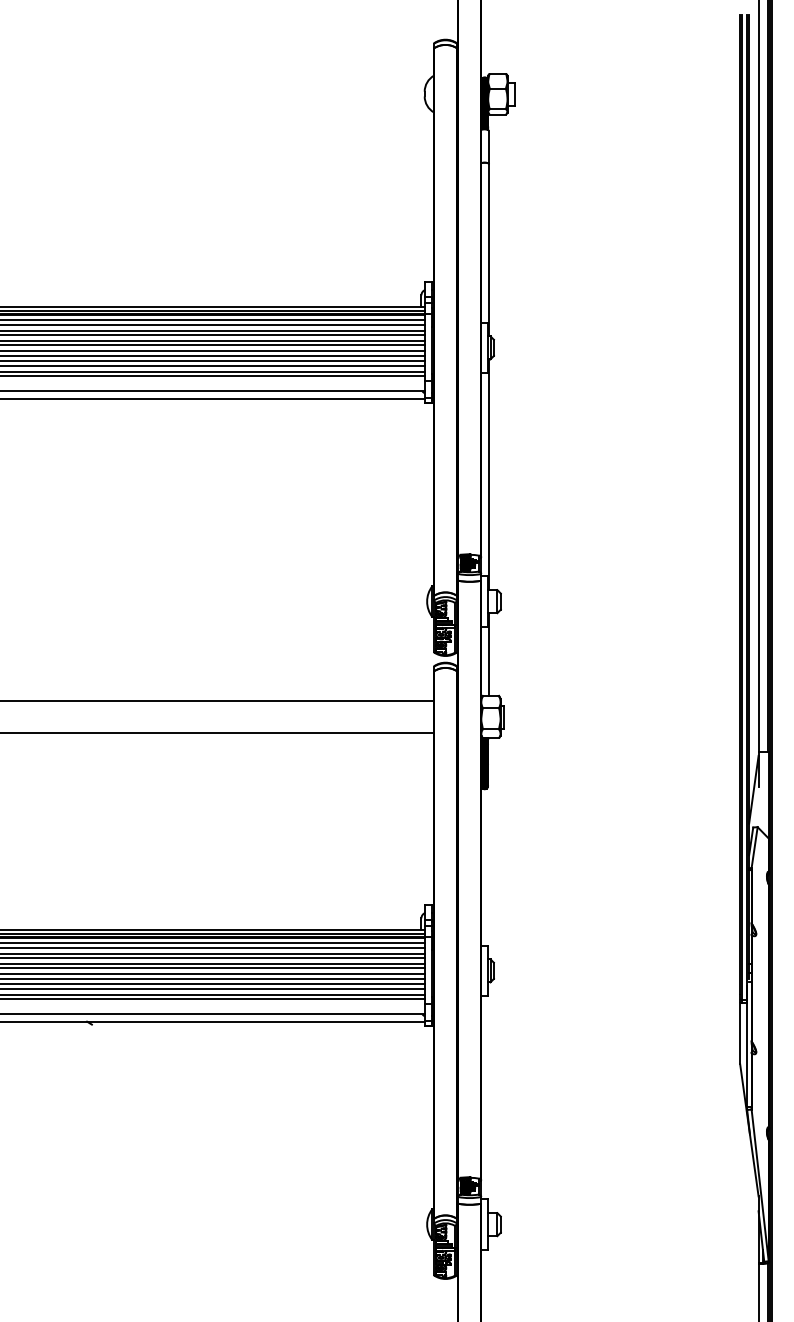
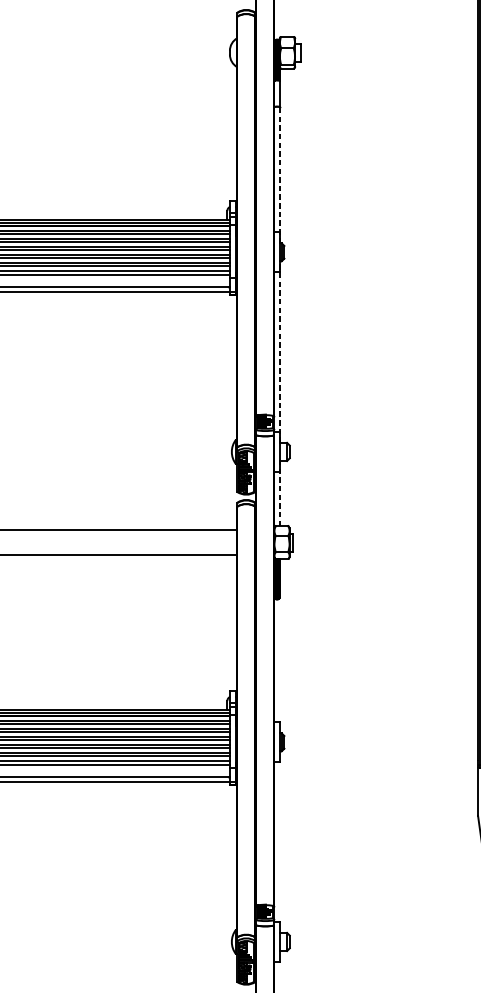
line: (488, 249) -> (280, 174), solid -> dashed
line: (488, 474) -> (280, 351), solid -> dashed
line: (488, 654) -> (280, 493), solid -> dashed

